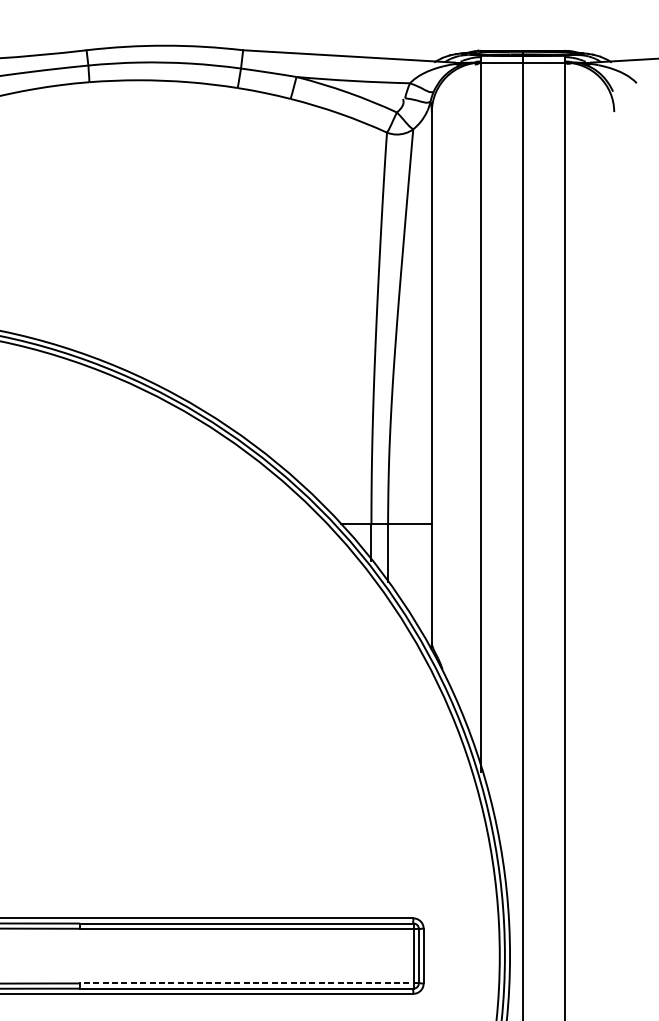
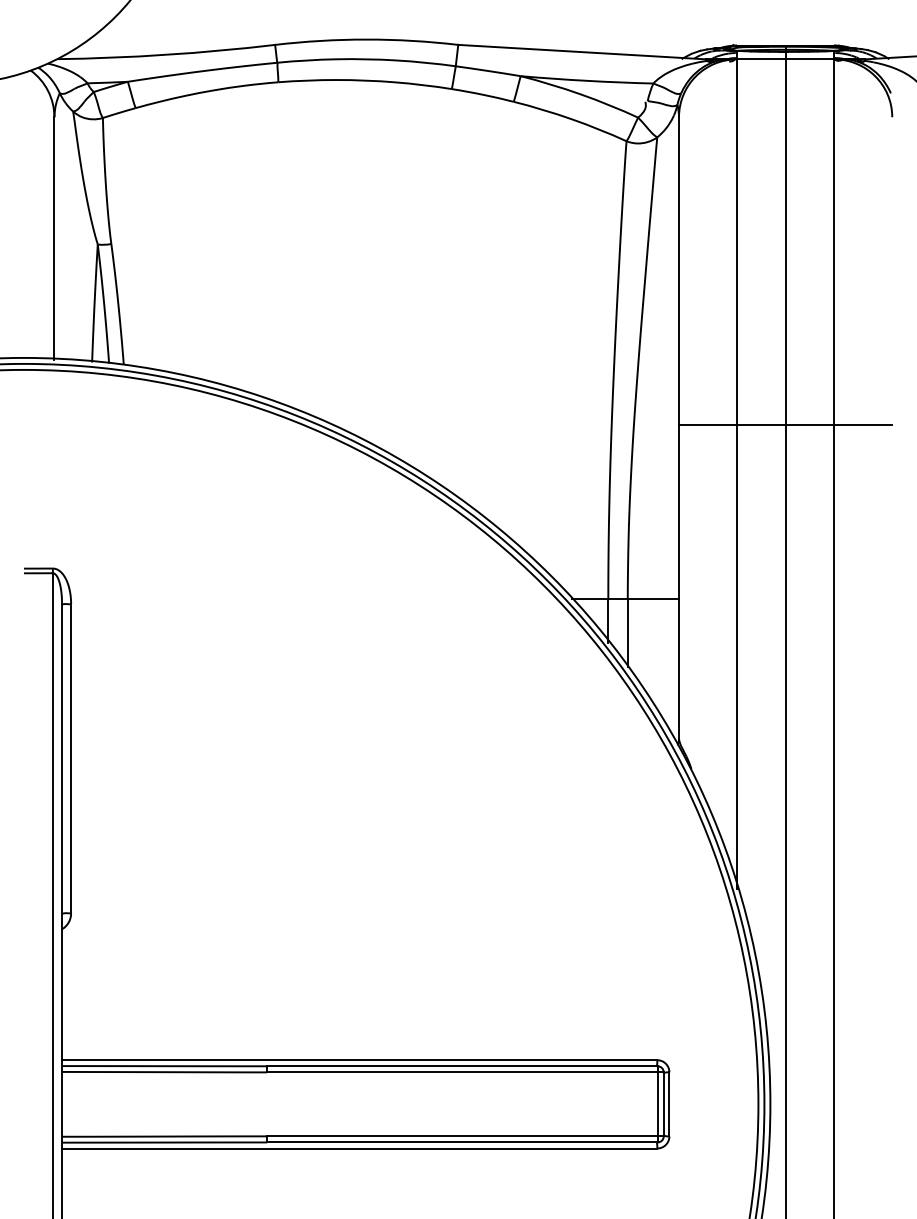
line: (522, 374) -> (785, 424), added
line: (248, 983) -> (464, 1136), dashed -> solid

